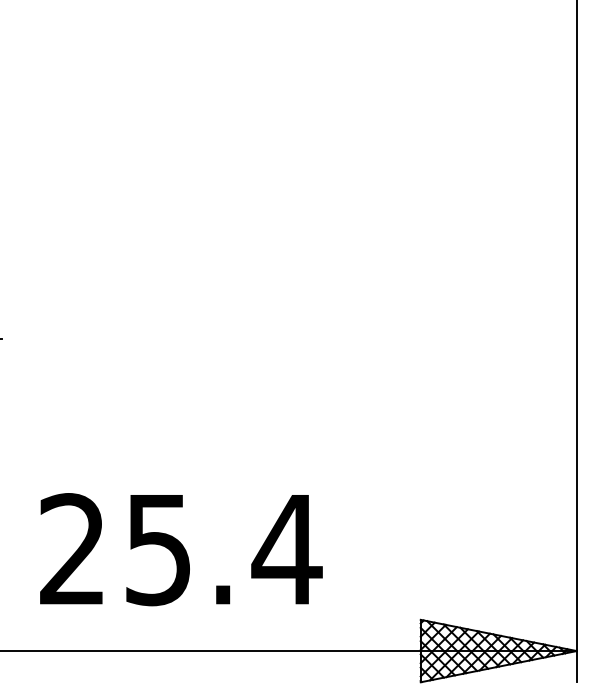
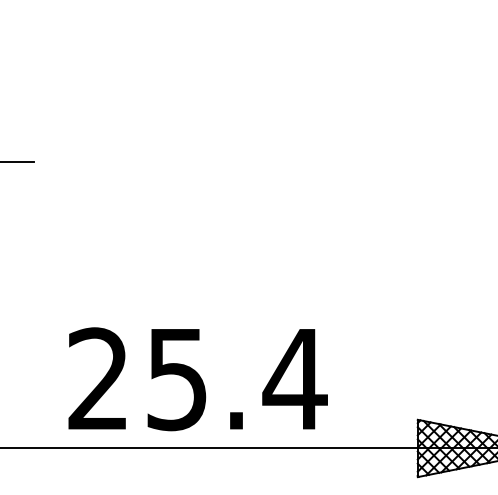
text: (181, 549) -> (198, 379), moved

